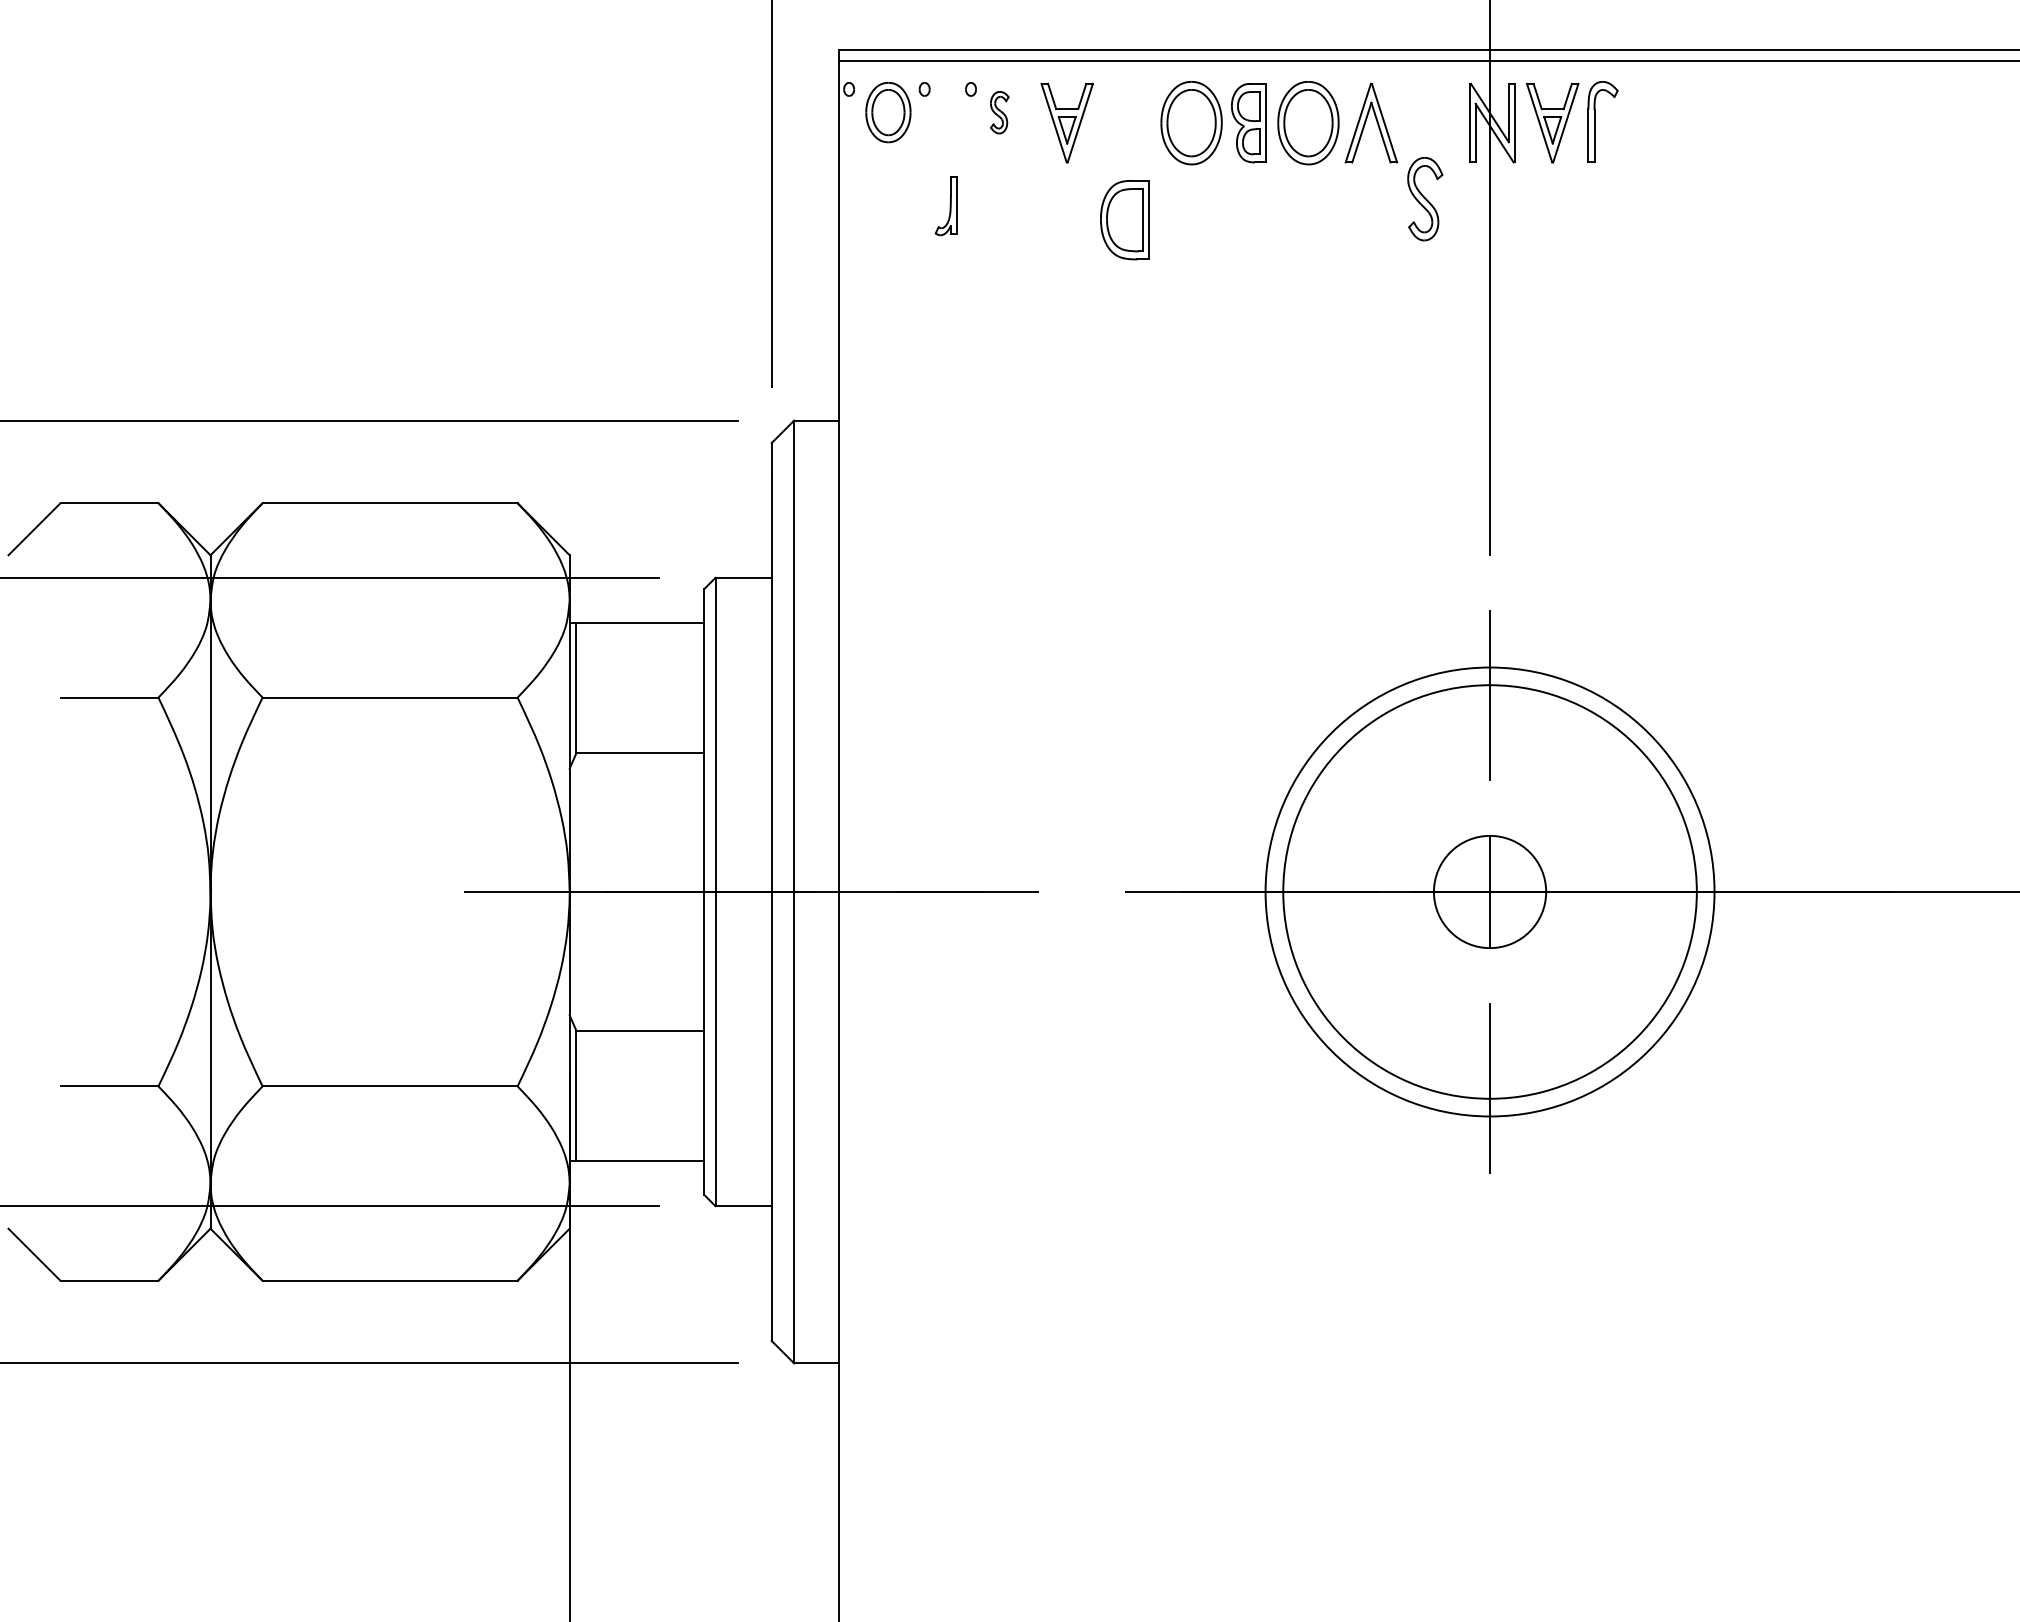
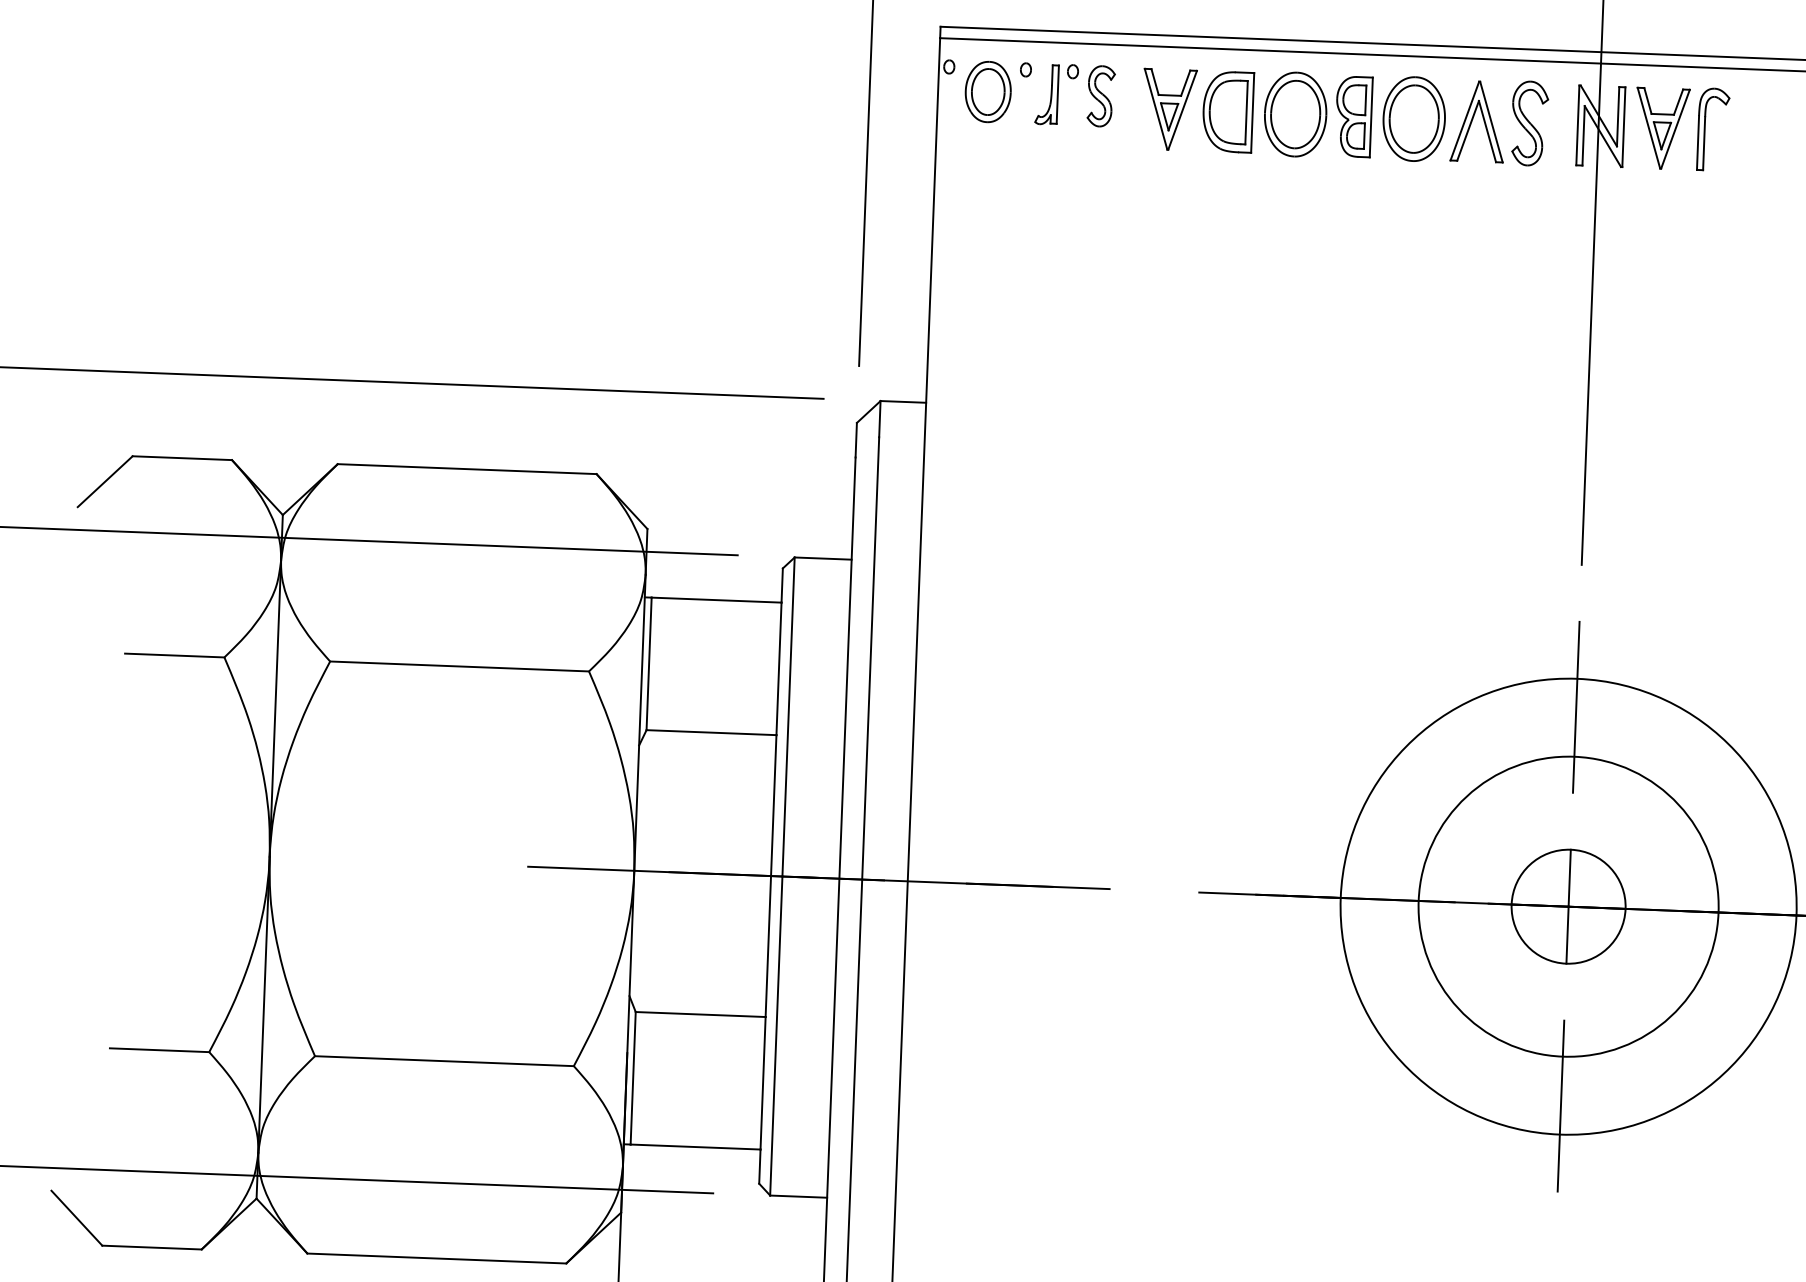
part: (999, 112) -> (1101, 96), size x1.43
part: (1425, 199) -> (1530, 123), moved
part: (945, 206) -> (1046, 95), moved
part: (1124, 220) -> (1227, 112), moved
circle: (1489, 891) -> (1568, 906), size x0.71

